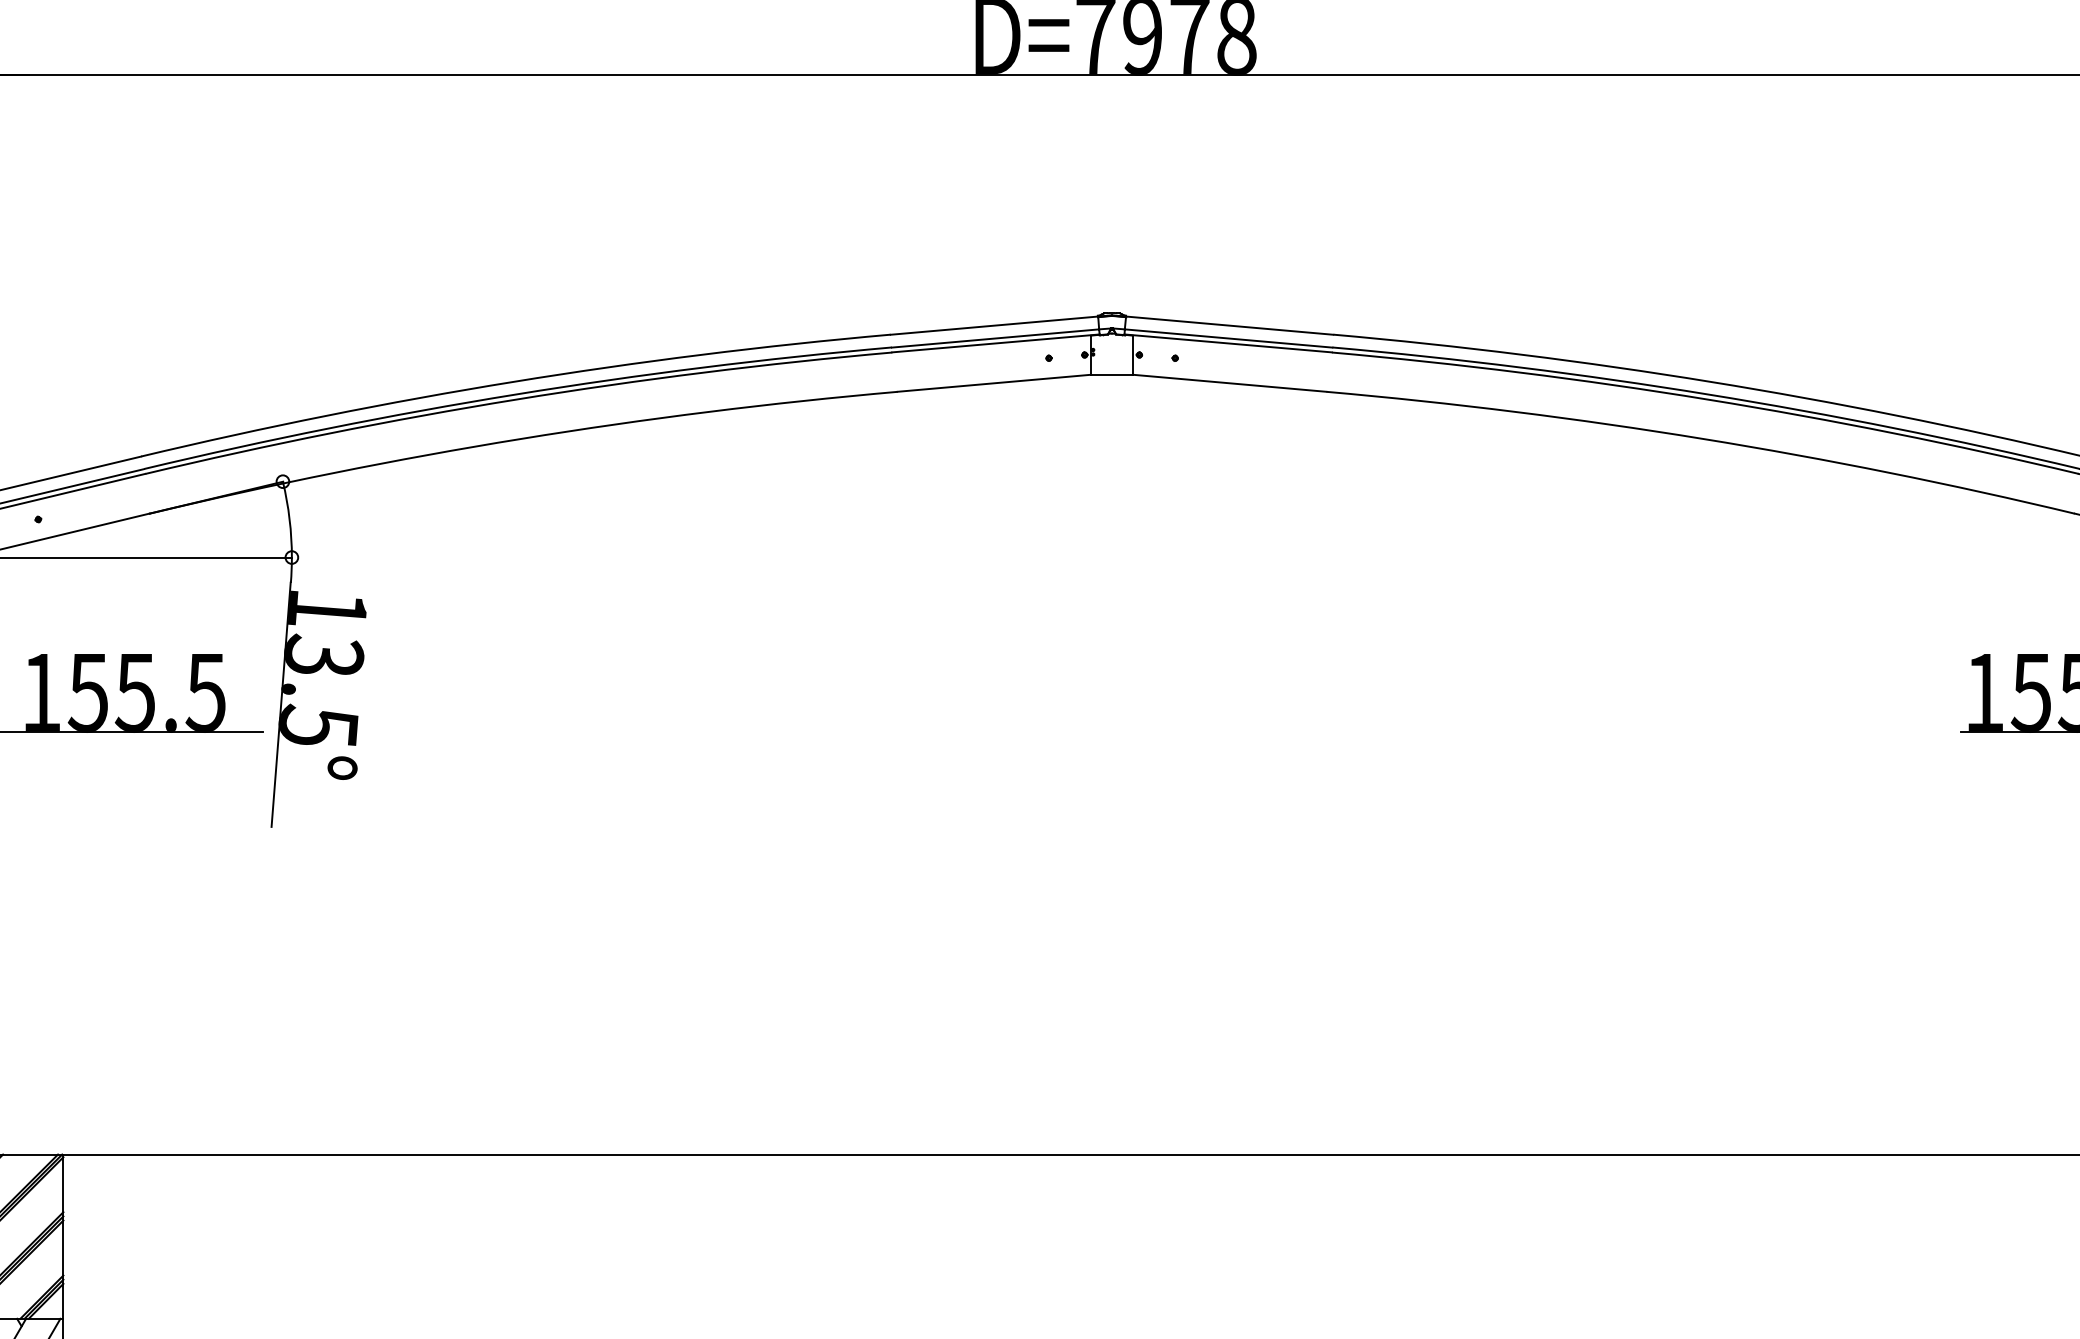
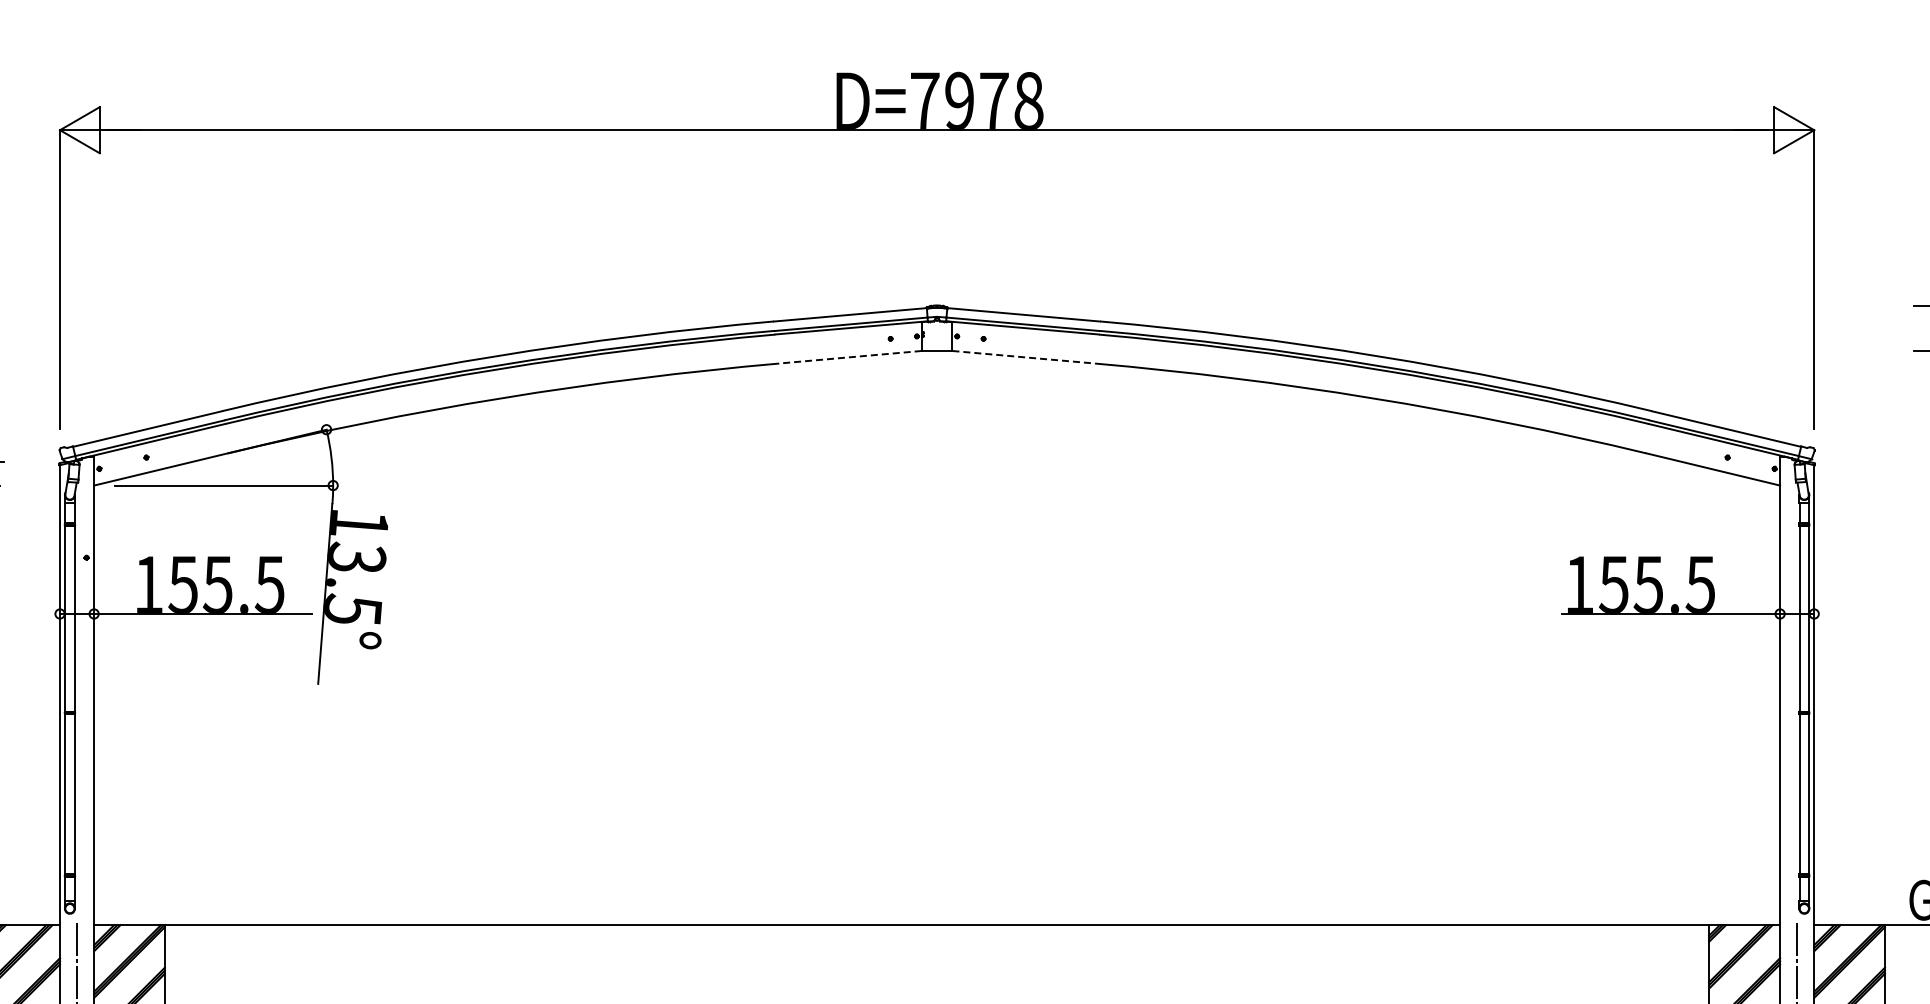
line: (994, 383) -> (850, 357), solid -> dashed
line: (1229, 383) -> (1023, 357), solid -> dashed

